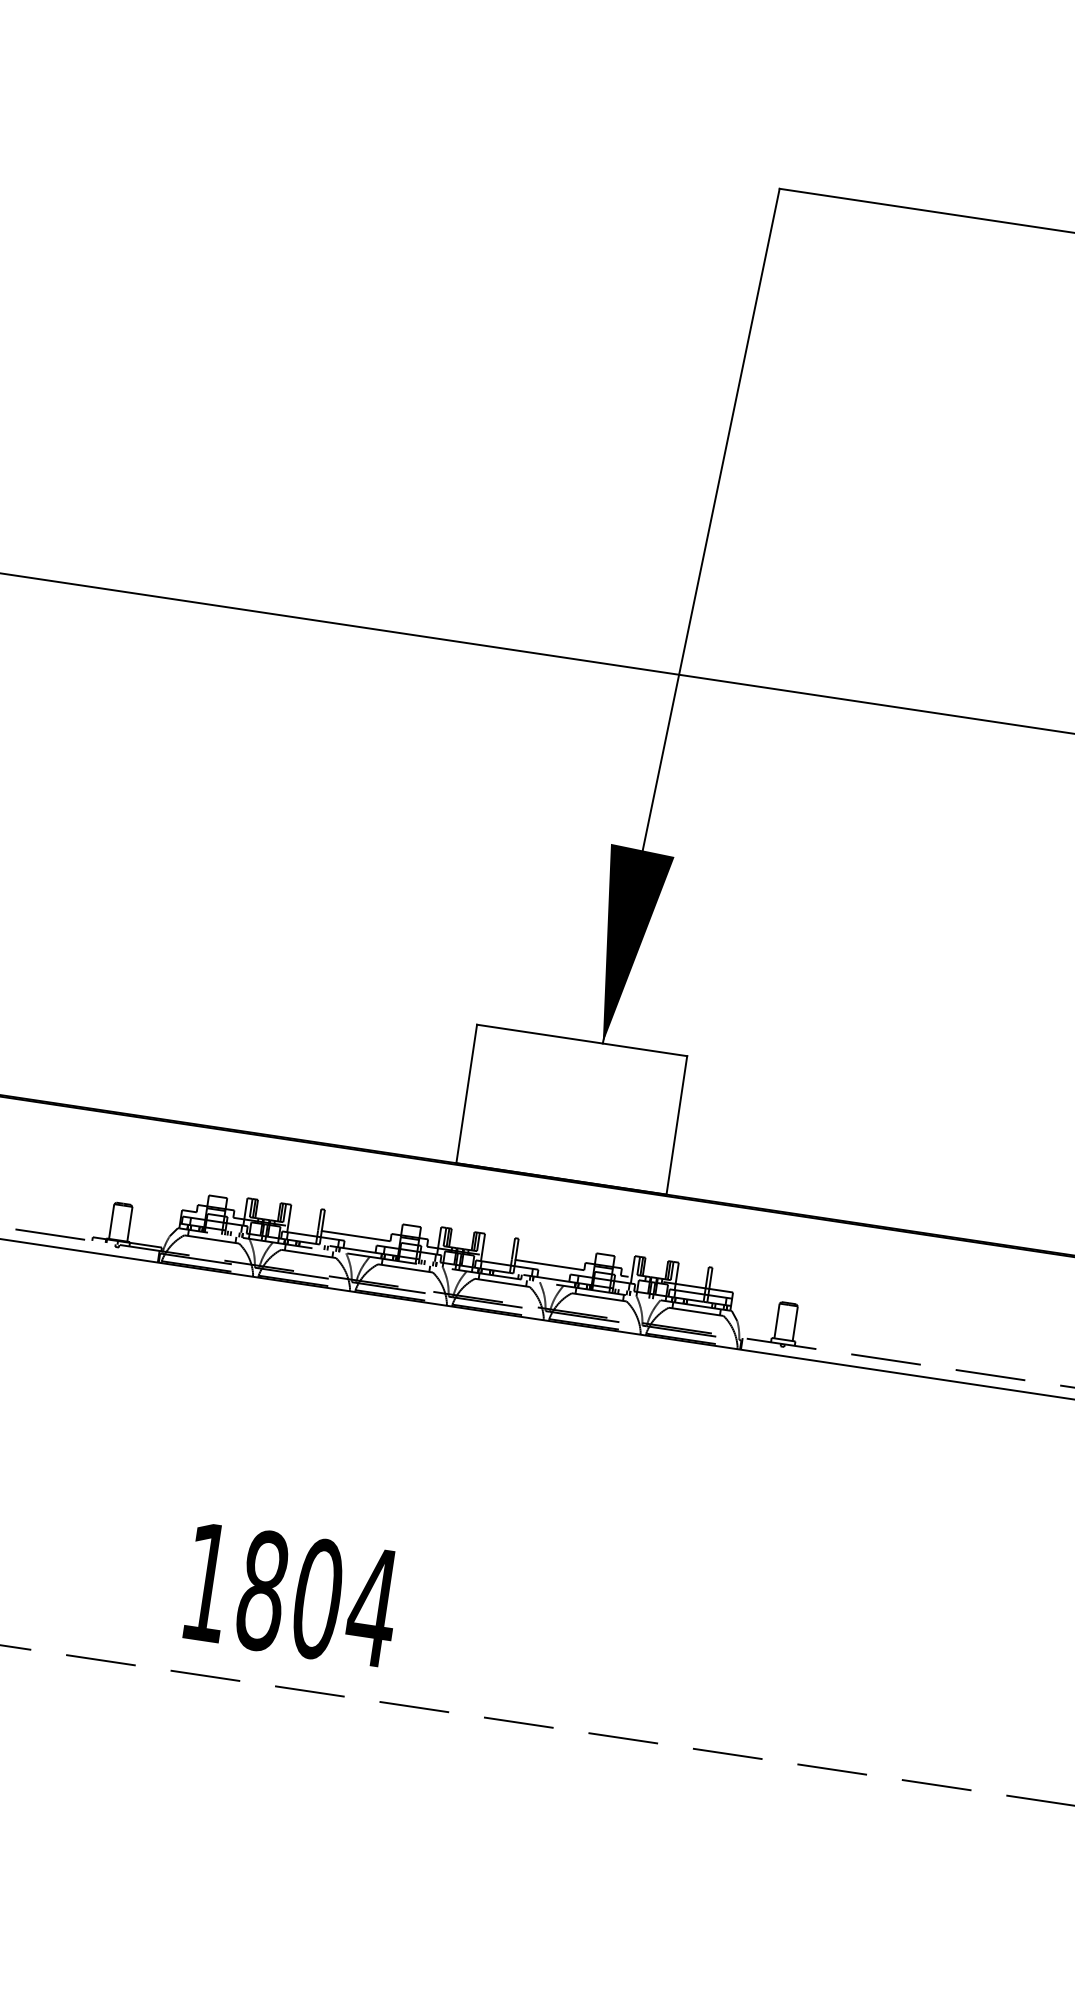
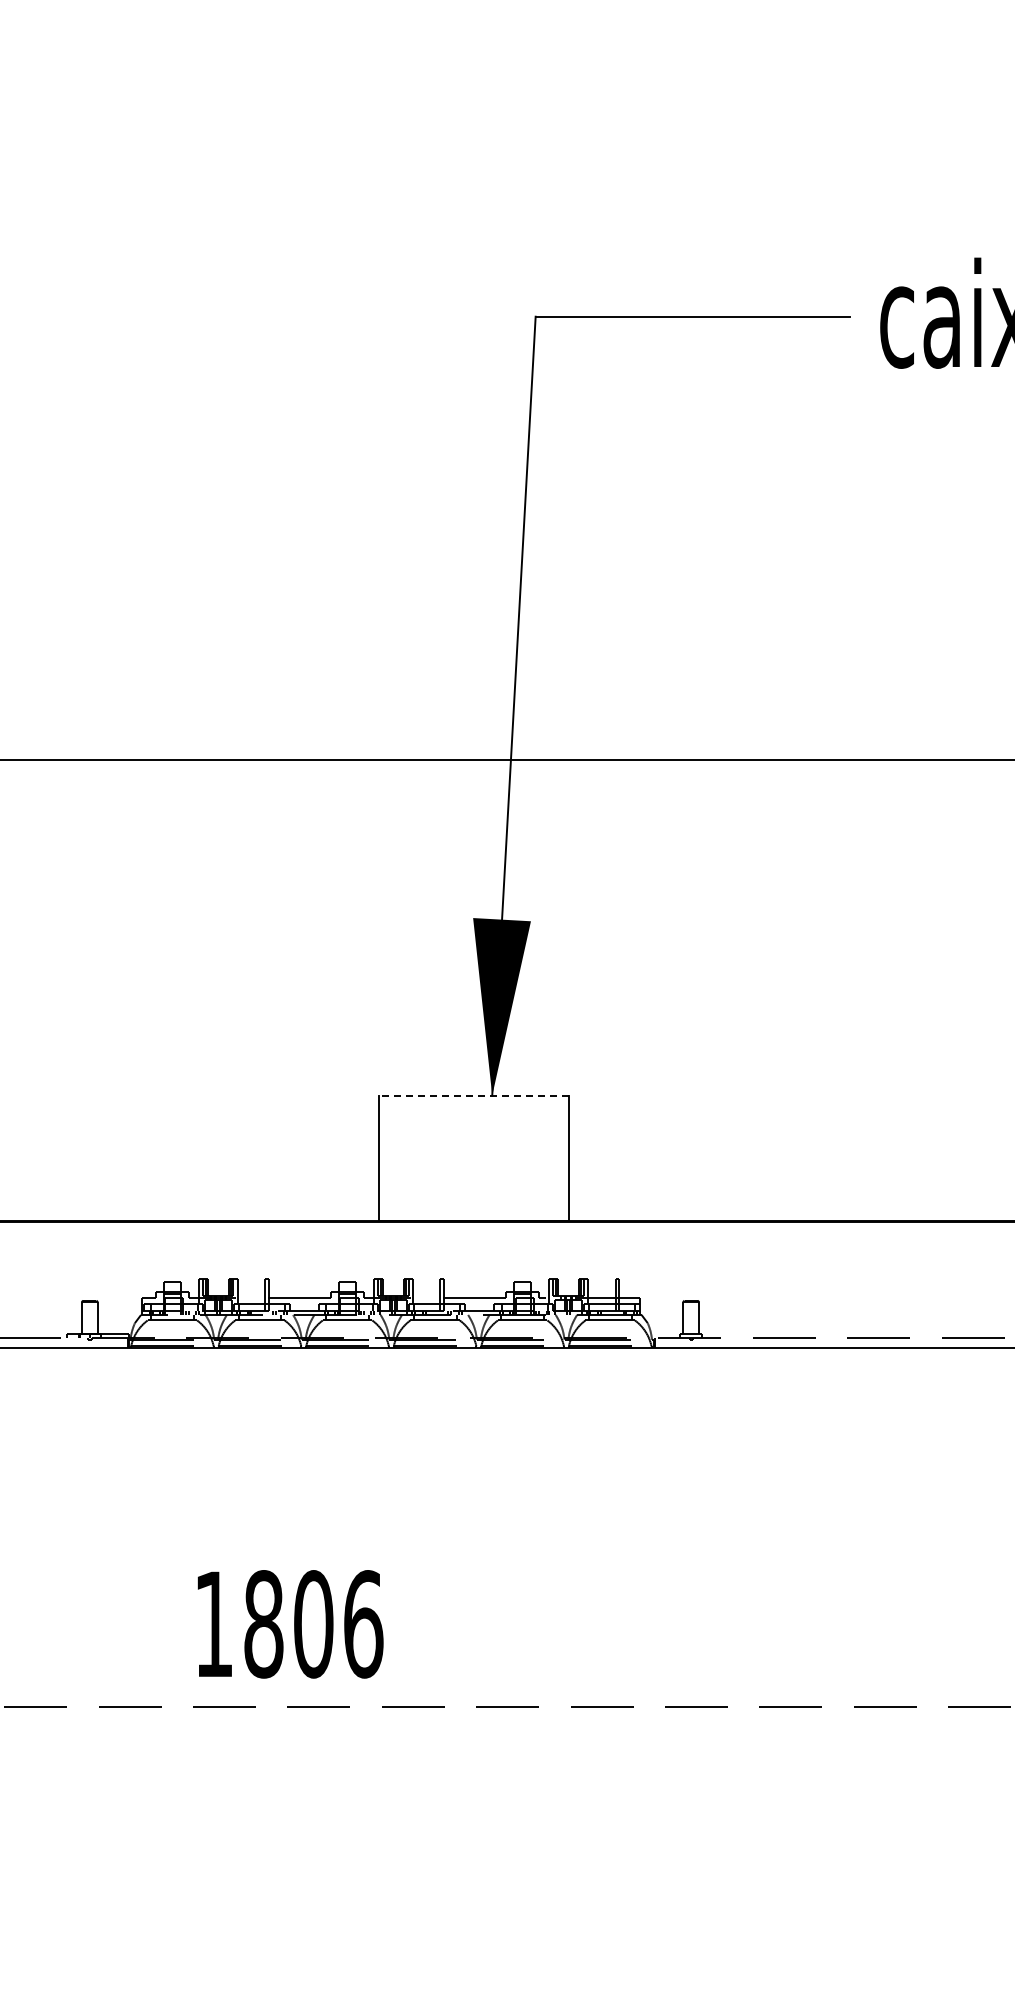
line: (582, 1040) -> (473, 1095), solid -> dashed
text: (372, 1607) -> (363, 1624), 1804 -> 1806

